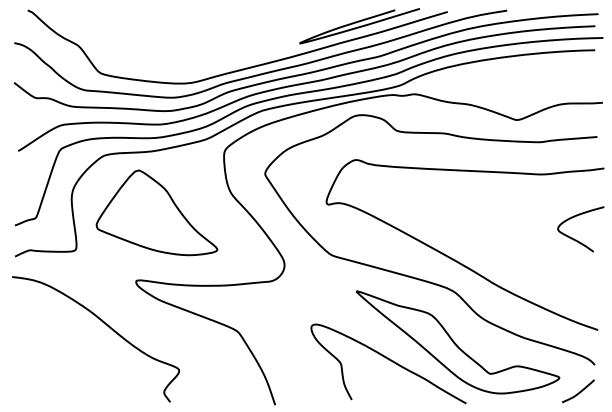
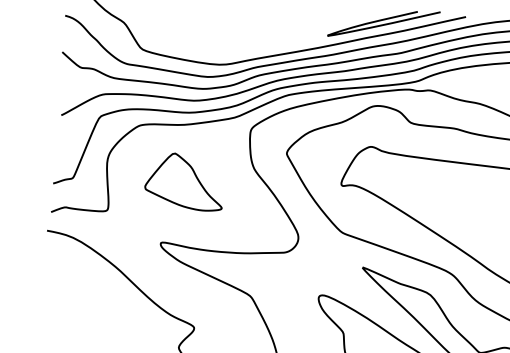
part: (156, 212) -> (184, 181), size x0.7

